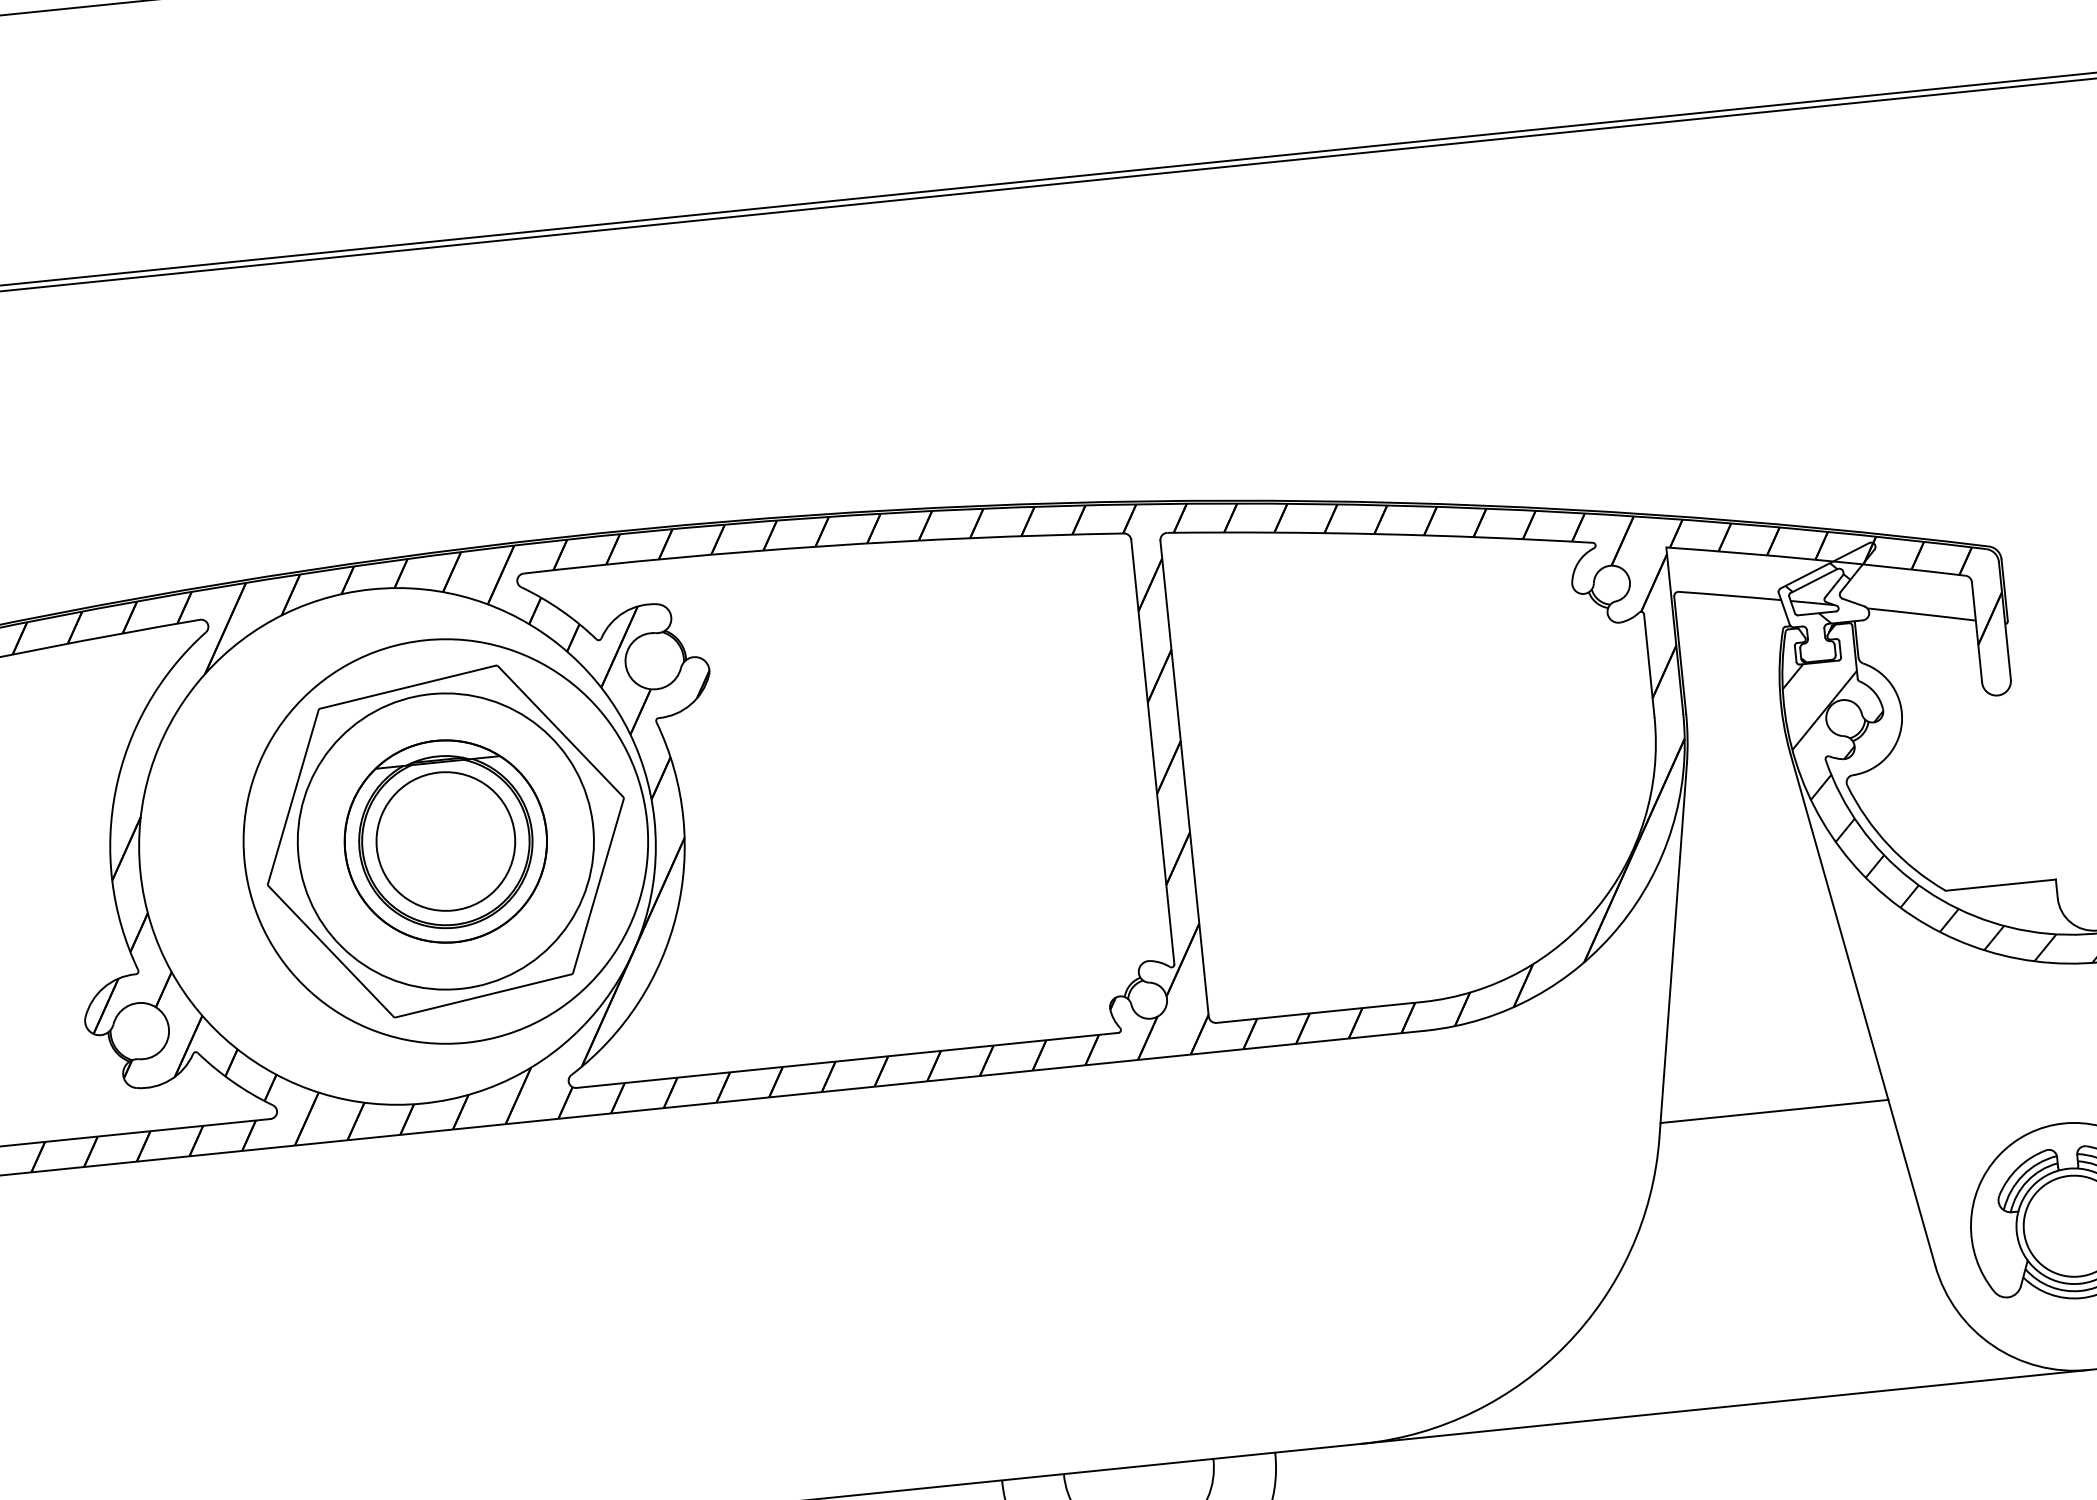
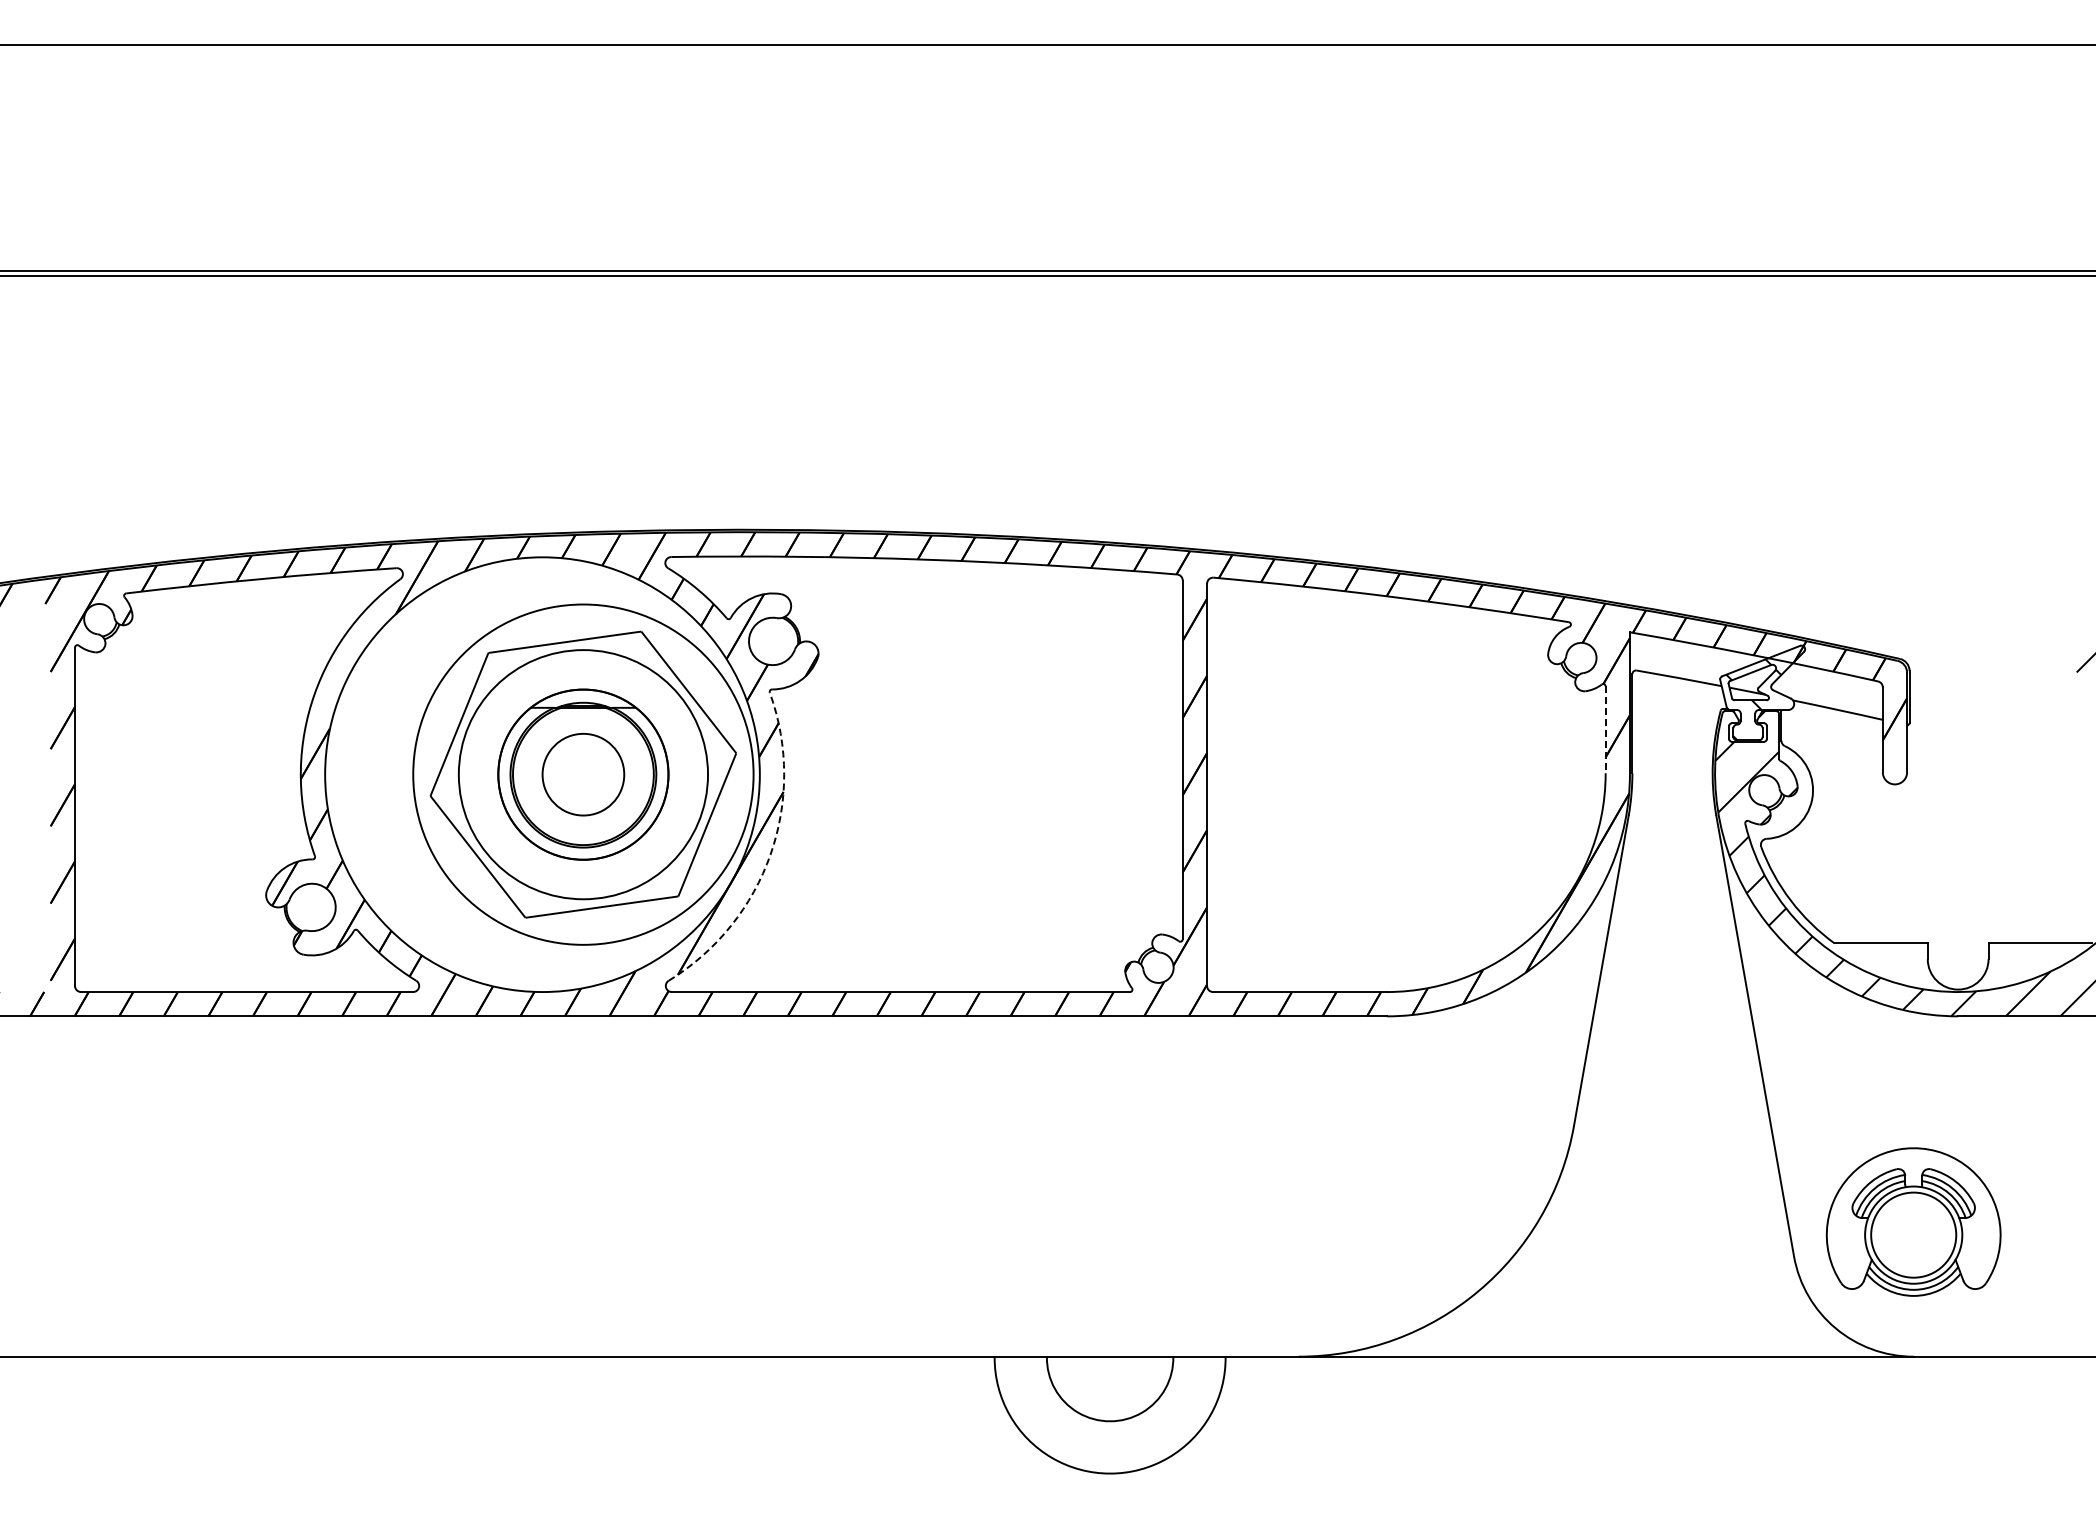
line: (1649, 666) -> (1605, 730), solid -> dashed
circle: (445, 841) -> (583, 774), size x0.7
arc: (676, 913) -> (770, 854), solid -> dashed
line: (1774, 1111) -> (1672, 1113), removed

